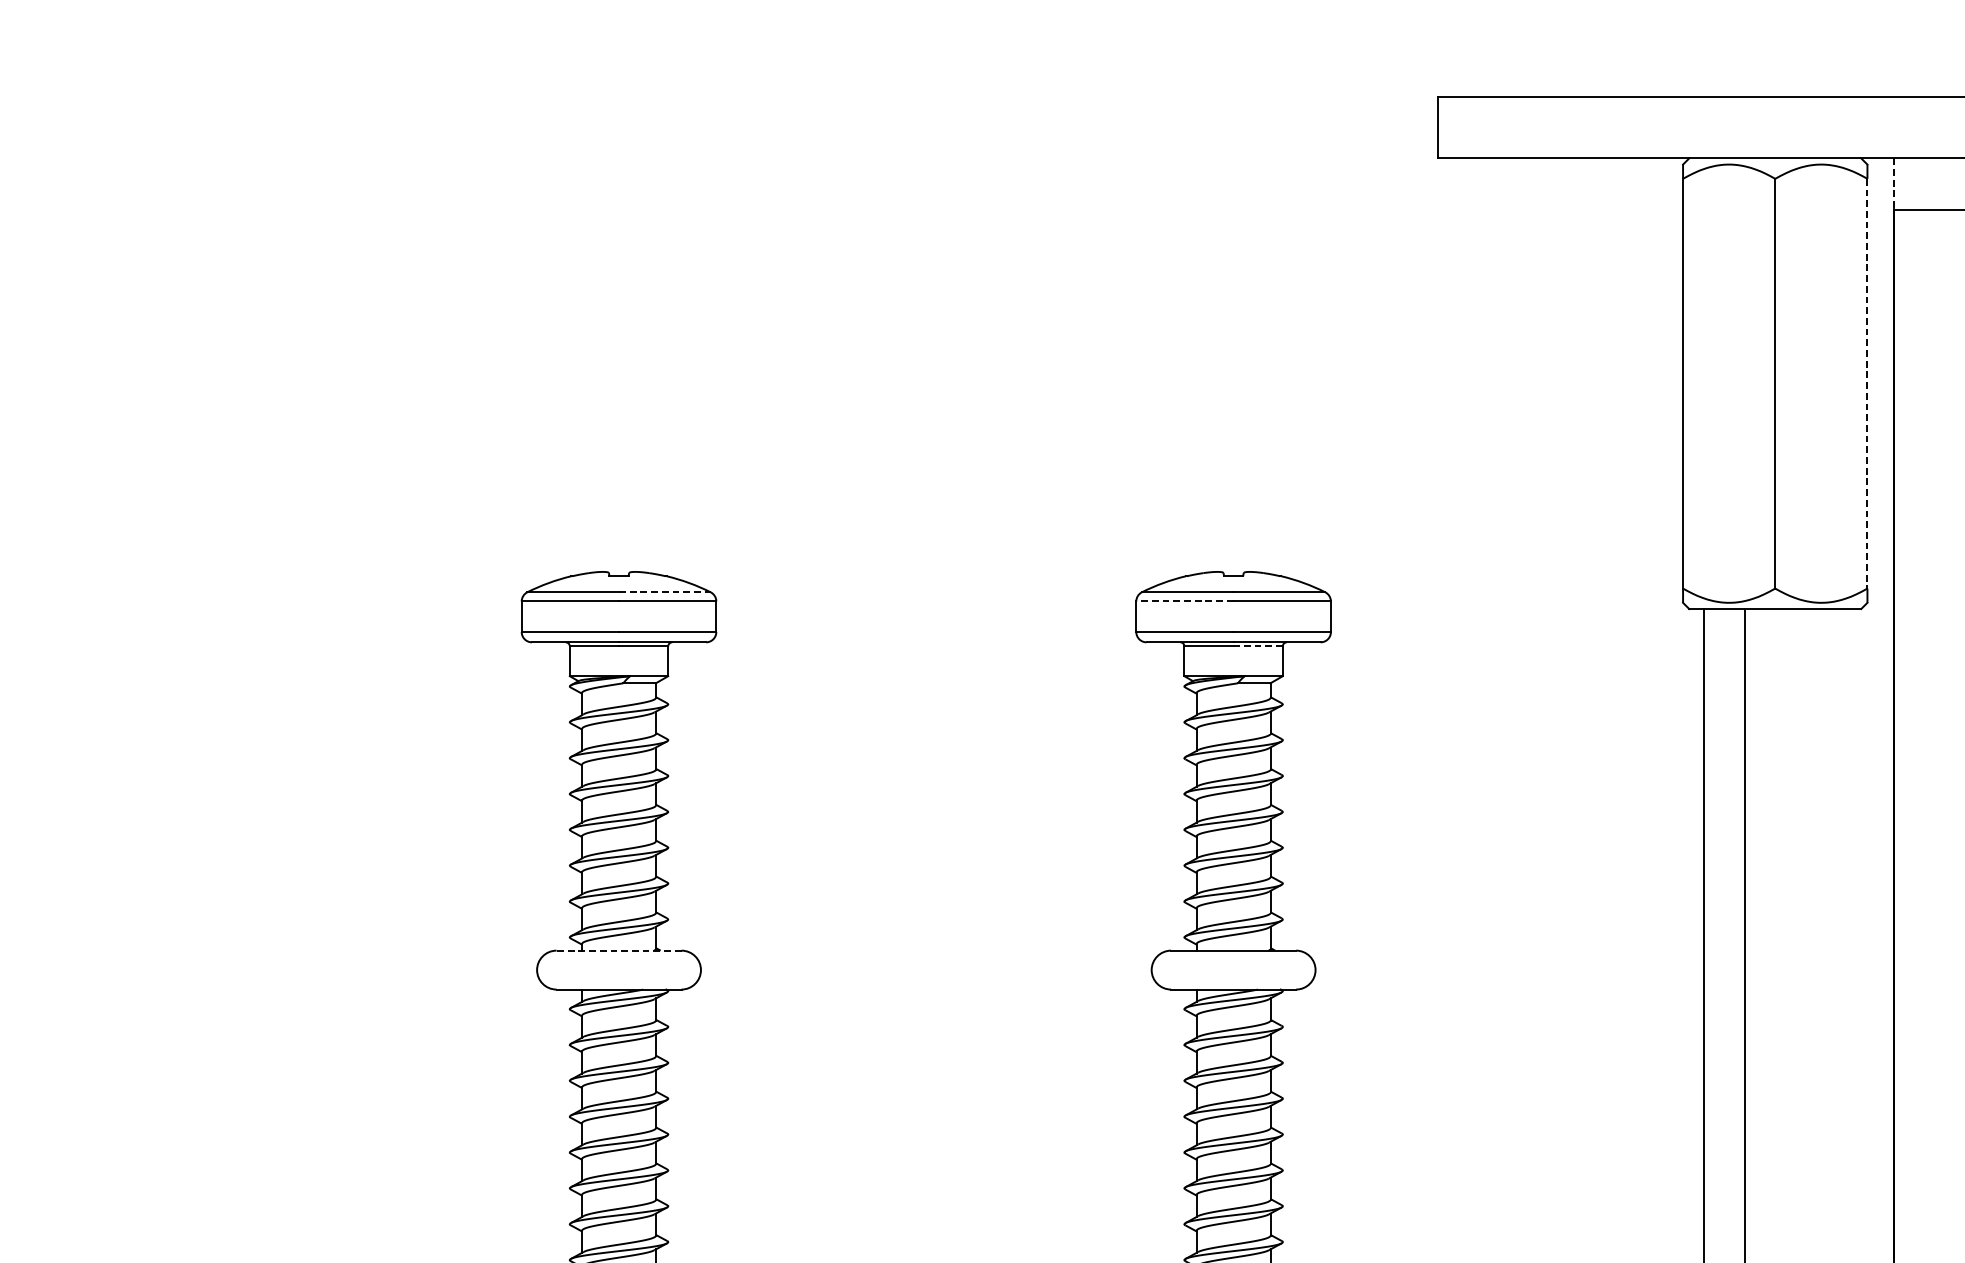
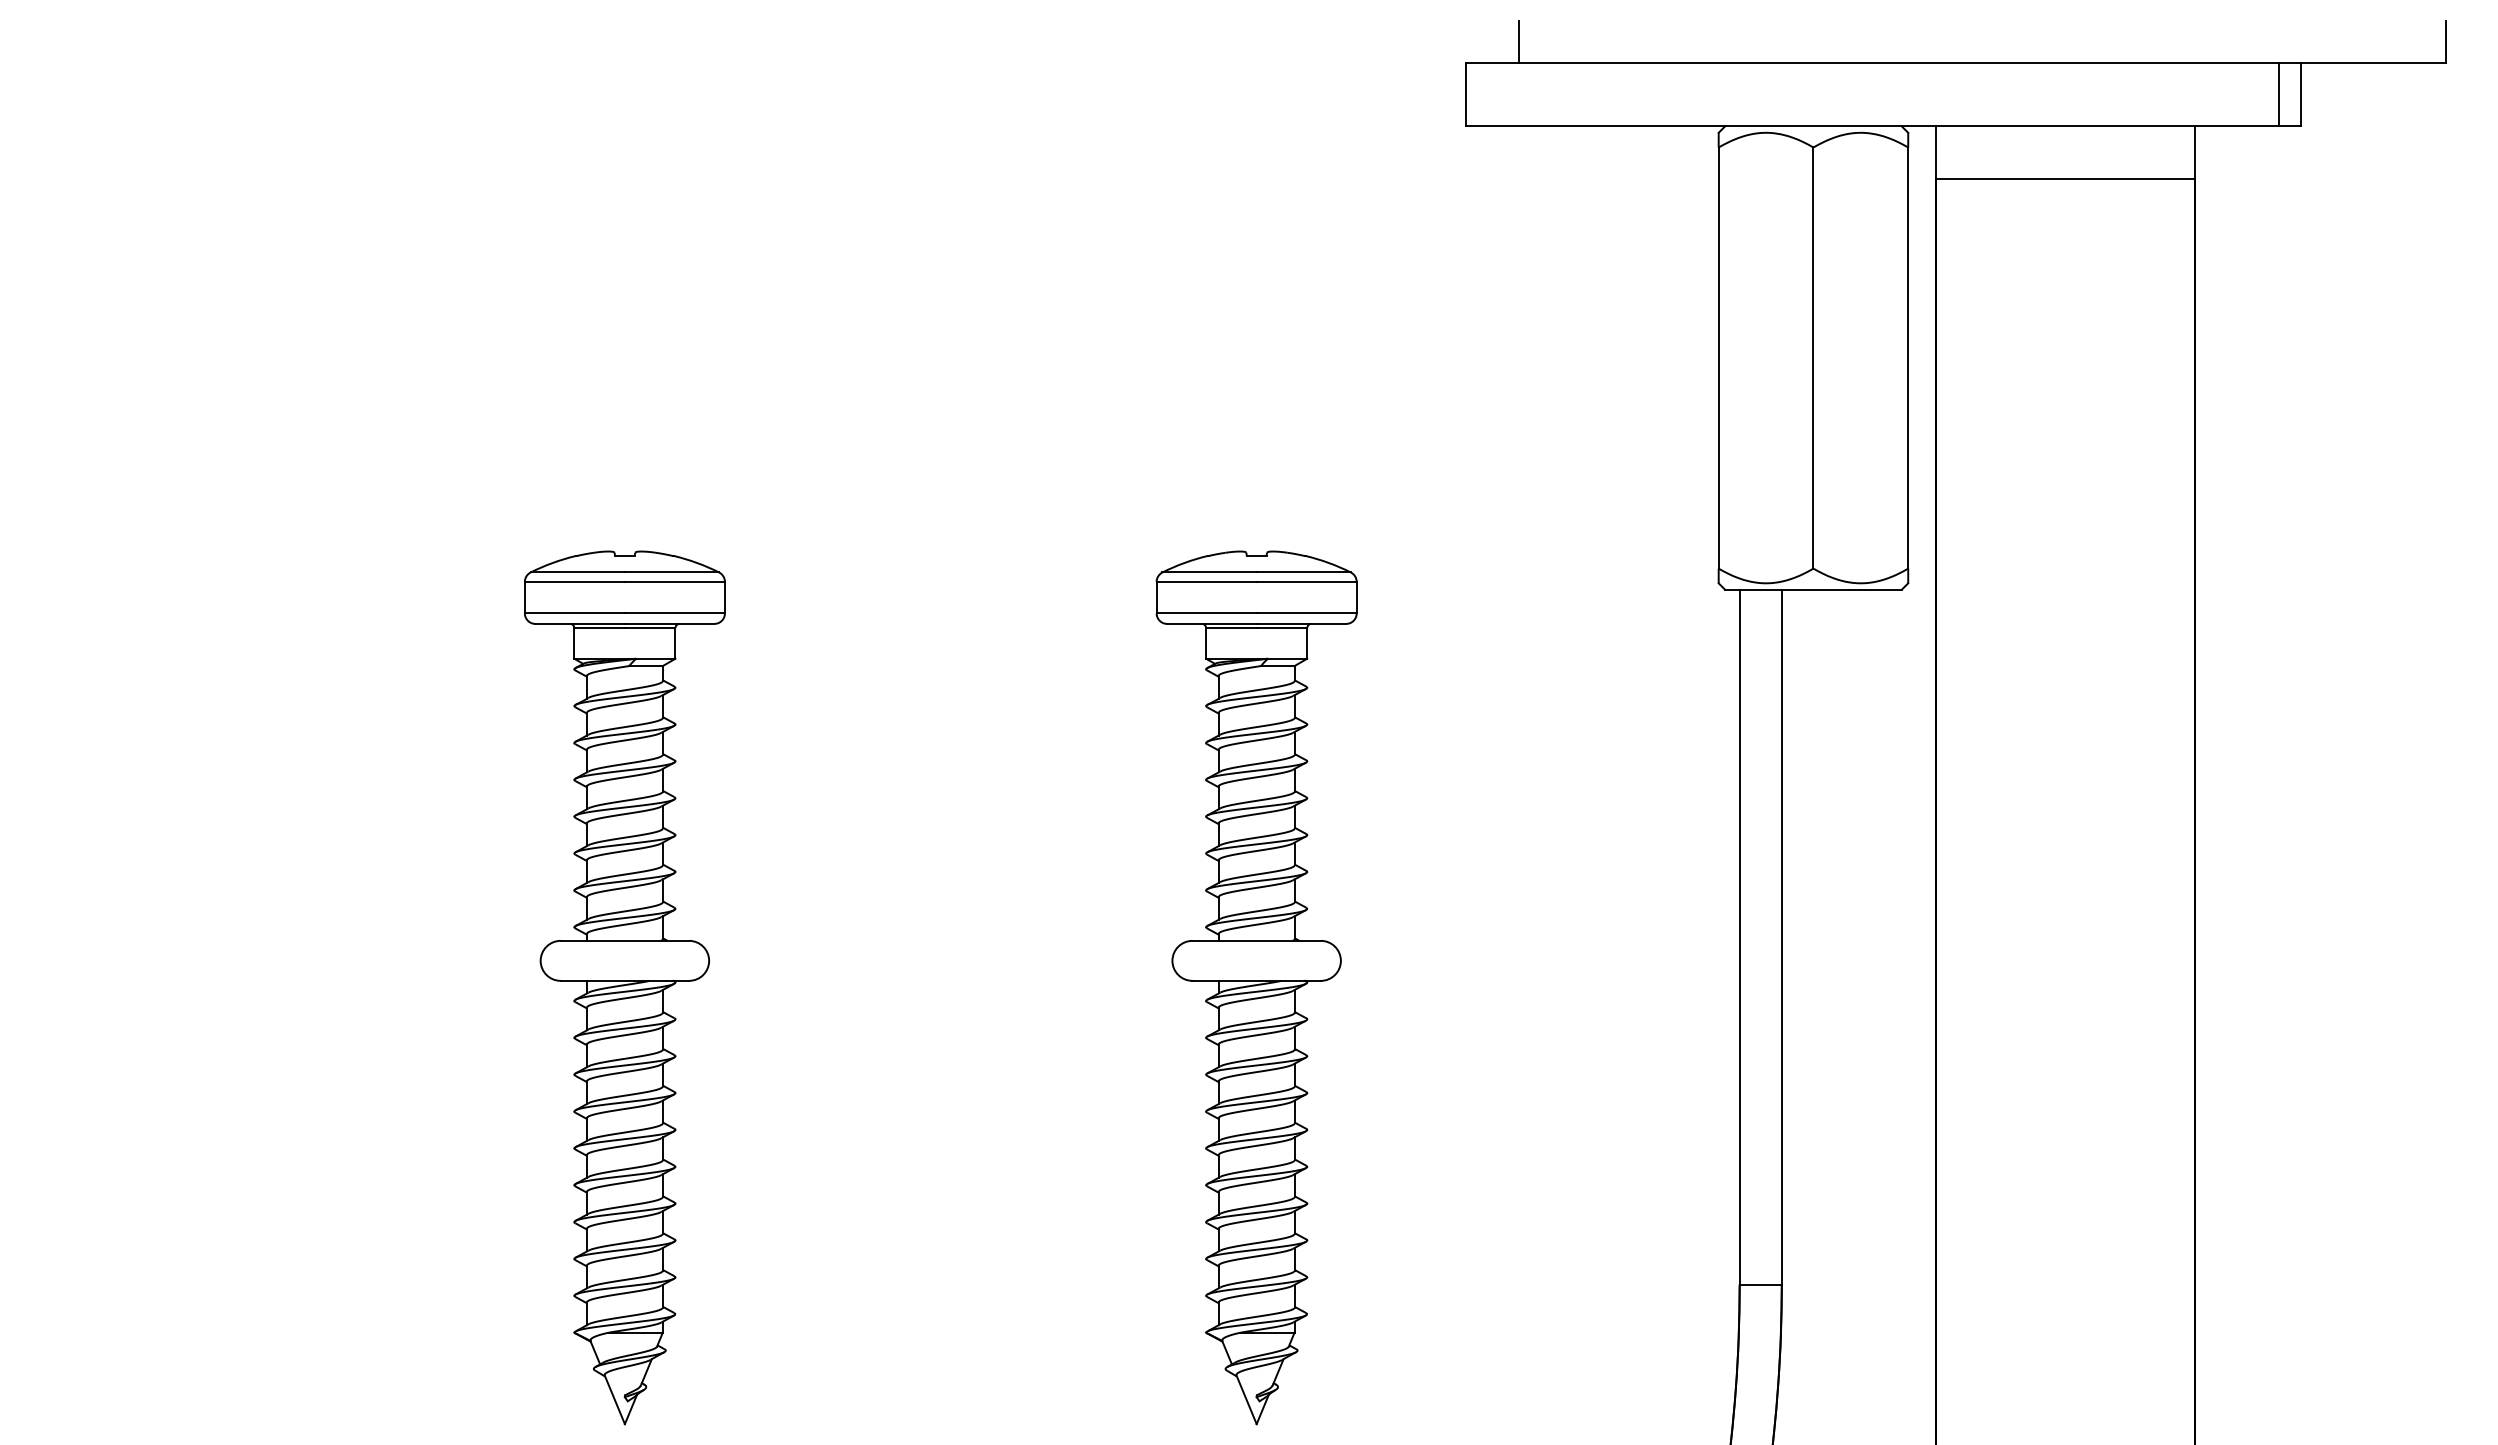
line: (1489, 76) -> (1519, 42), added
line: (1893, 184) -> (1935, 153), dashed -> solid
line: (1867, 384) -> (1908, 358), dashed -> solid
line: (665, 592) -> (672, 572), dashed -> solid
line: (1184, 601) -> (1206, 581), dashed -> solid
line: (1257, 646) -> (1281, 628), dashed -> solid
line: (618, 950) -> (624, 940), dashed -> solid

